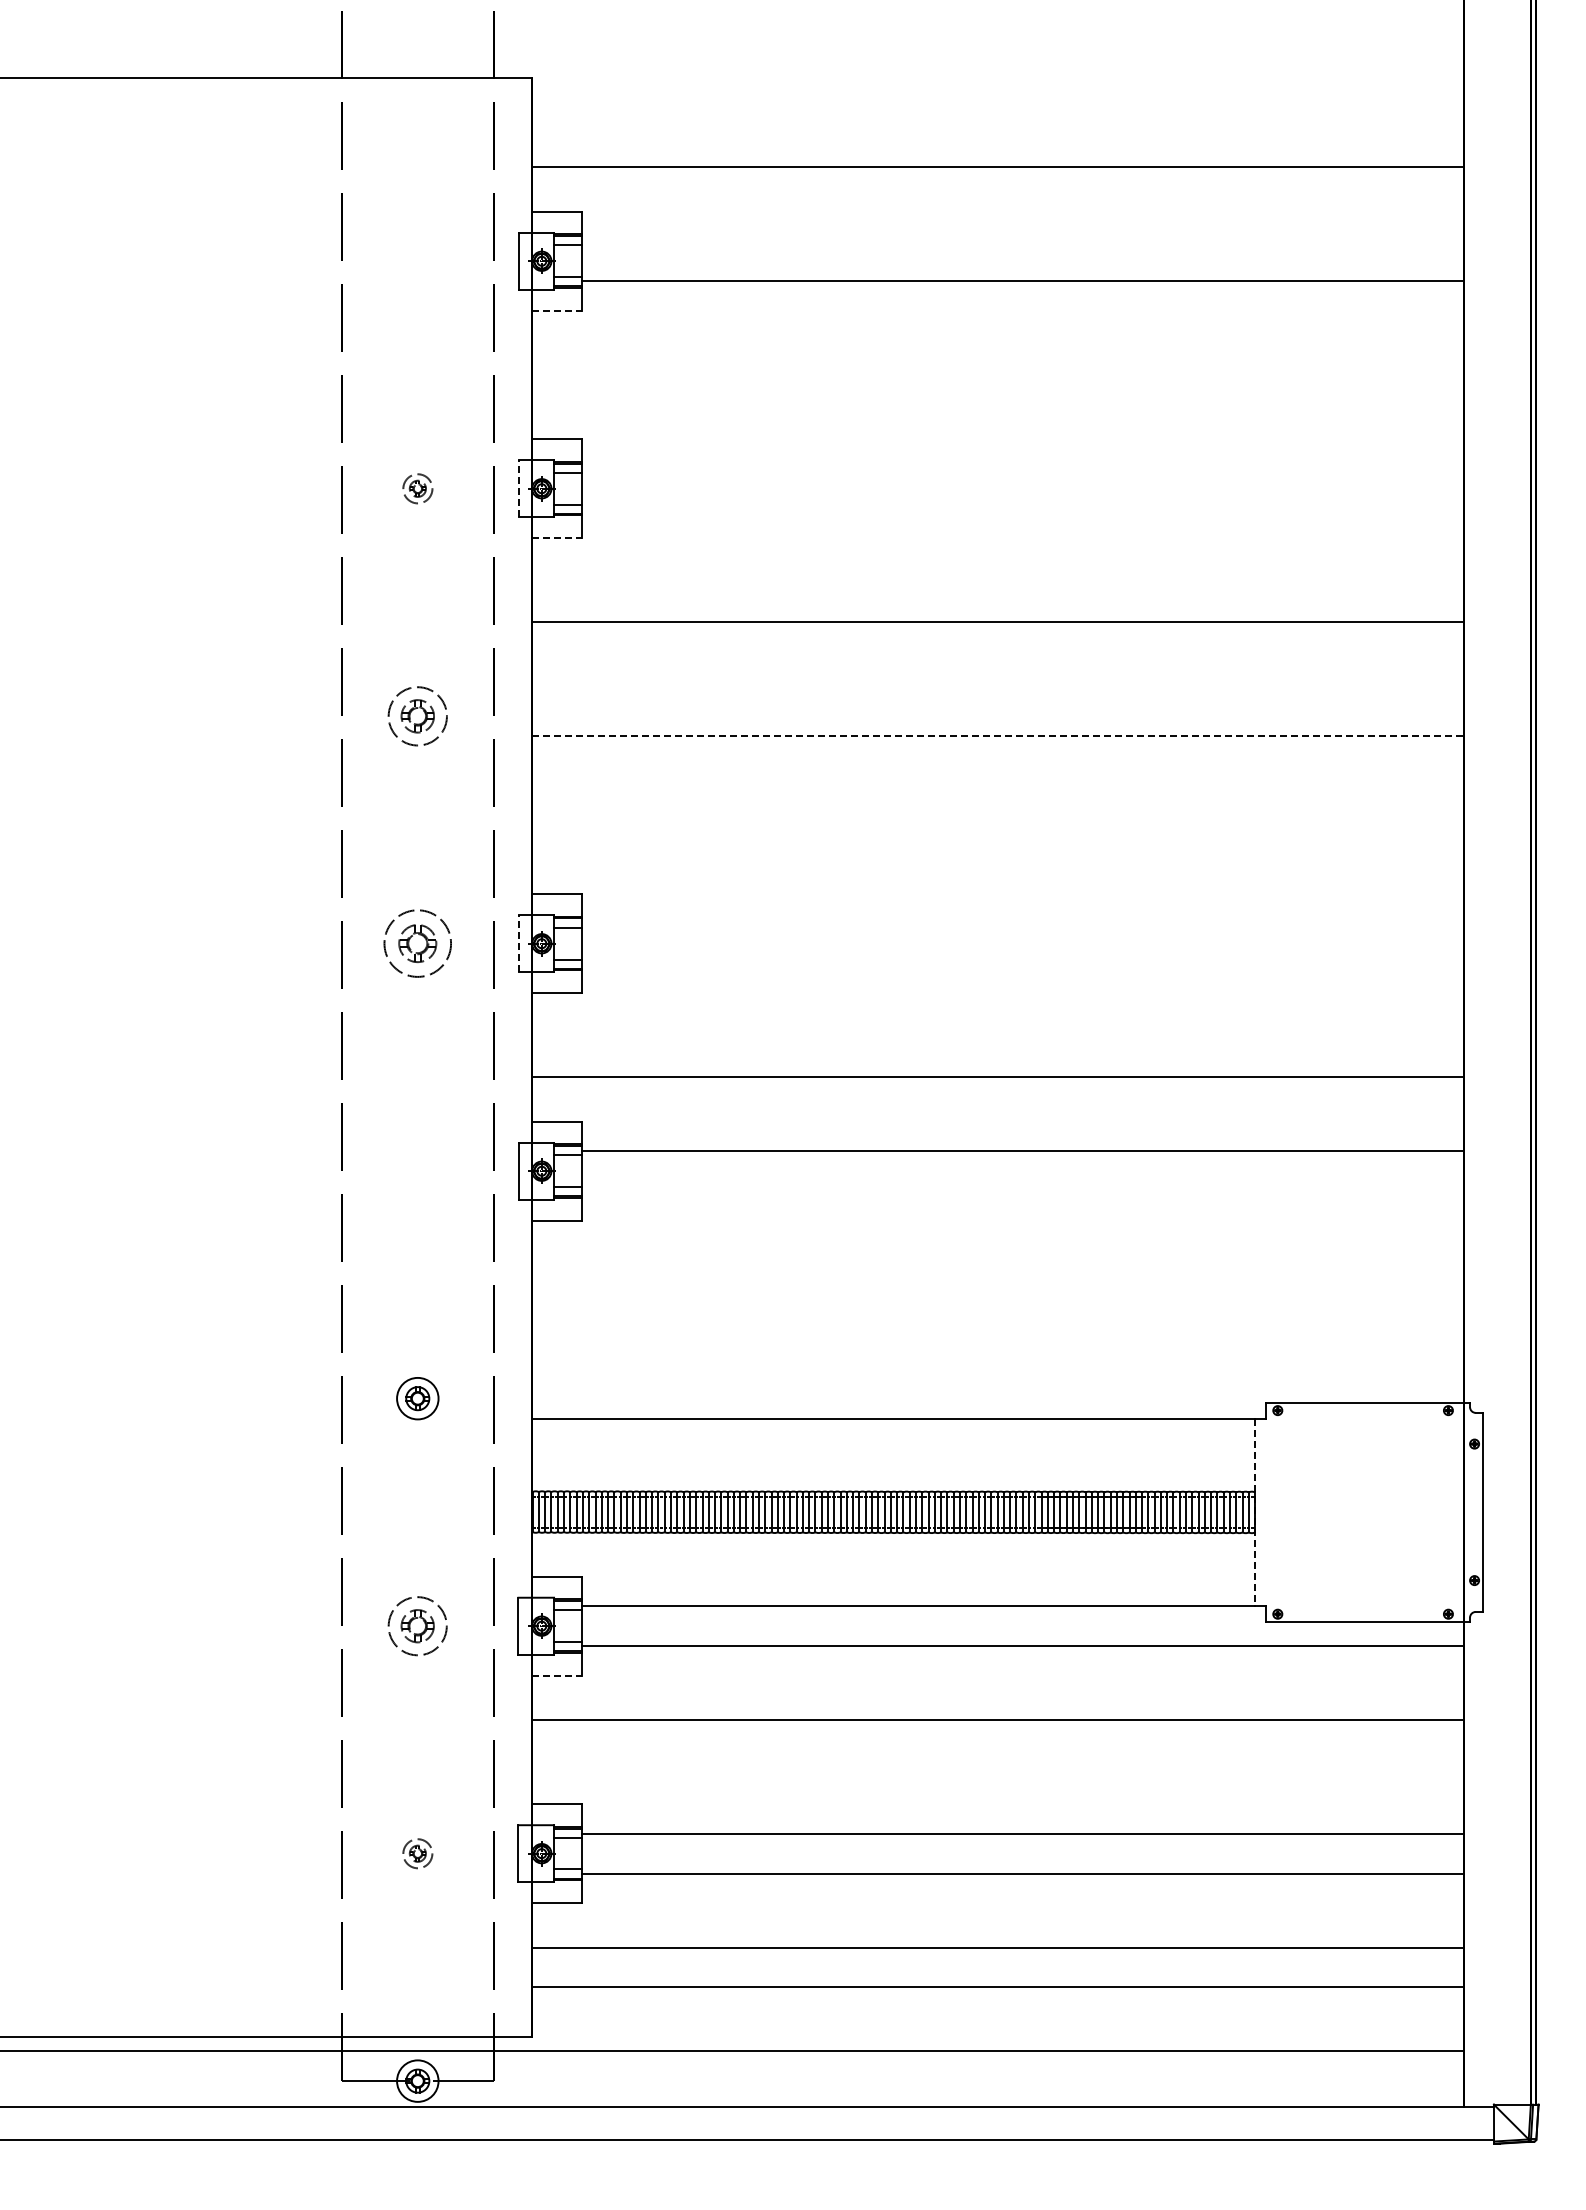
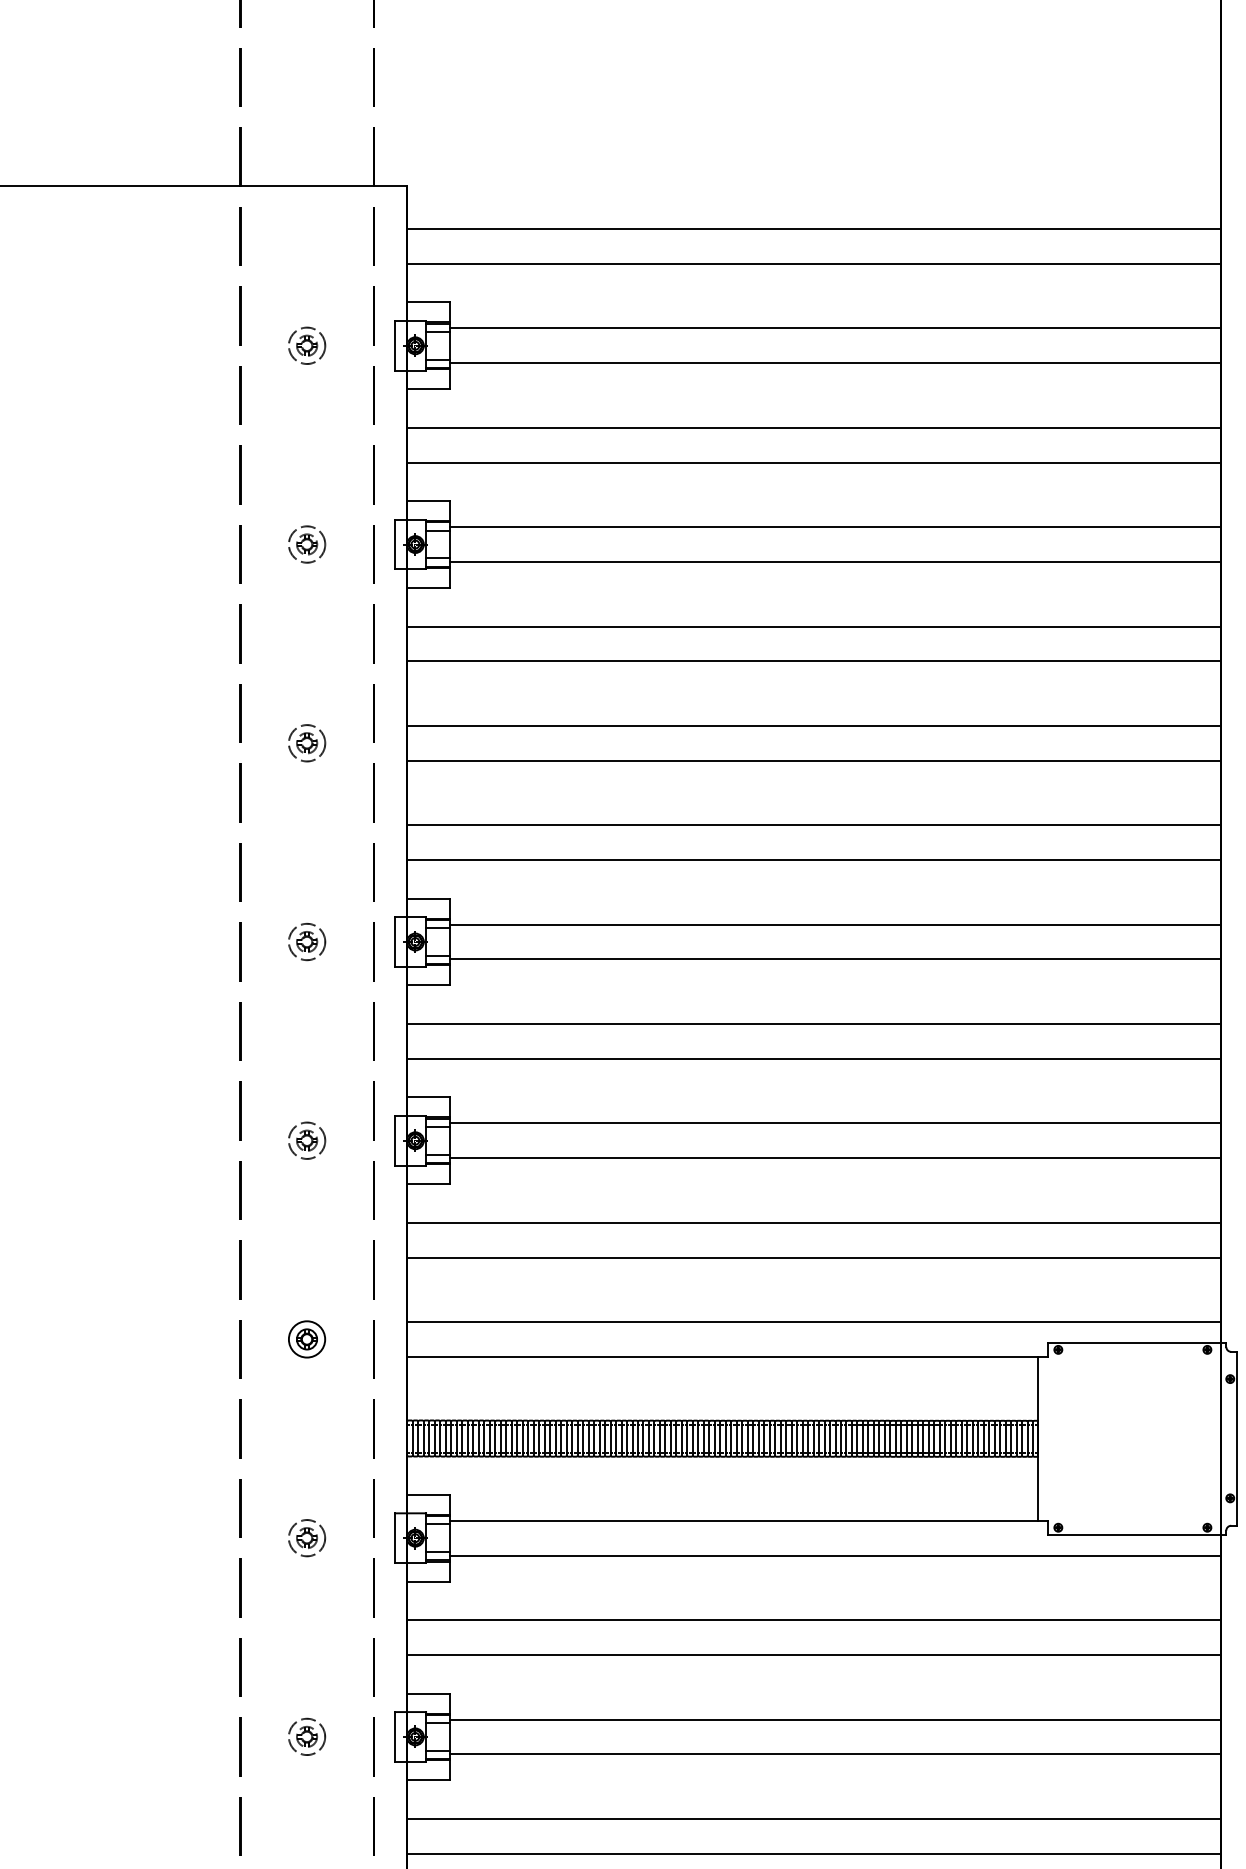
line: (997, 127) -> (813, 228), added
line: (1022, 241) -> (835, 328), added
part: (417, 260) -> (306, 345), added
line: (556, 310) -> (428, 388), dashed -> solid
line: (997, 355) -> (813, 428), added
line: (997, 394) -> (813, 462), added
line: (1022, 468) -> (835, 526), added
part: (417, 488) -> (306, 544), size x1.43
line: (518, 488) -> (395, 544), dashed -> solid
line: (1022, 508) -> (835, 561), added
line: (556, 538) -> (428, 587), dashed -> solid
line: (997, 582) -> (813, 626), added
line: (997, 696) -> (813, 726), added
part: (417, 715) -> (306, 742), size x0.71
line: (997, 736) -> (813, 760), dashed -> solid
line: (997, 810) -> (813, 825), added
line: (997, 849) -> (813, 859), added
line: (1022, 923) -> (835, 924), added
part: (417, 943) -> (306, 941), size x0.62
line: (518, 943) -> (395, 941), dashed -> solid
line: (1022, 963) -> (835, 959), added
line: (997, 1037) -> (813, 1023), added
part: (417, 1170) -> (306, 1140), added
line: (1022, 1191) -> (835, 1158), added
line: (997, 1265) -> (813, 1223), added
line: (997, 1304) -> (813, 1257), added
line: (997, 1378) -> (813, 1321), added
line: (1255, 1512) -> (1038, 1438), dashed -> solid
part: (417, 1625) -> (306, 1537), size x0.71
line: (556, 1675) -> (428, 1581), dashed -> solid
line: (997, 1759) -> (813, 1654), added
part: (417, 1853) -> (306, 1736), size x1.43

